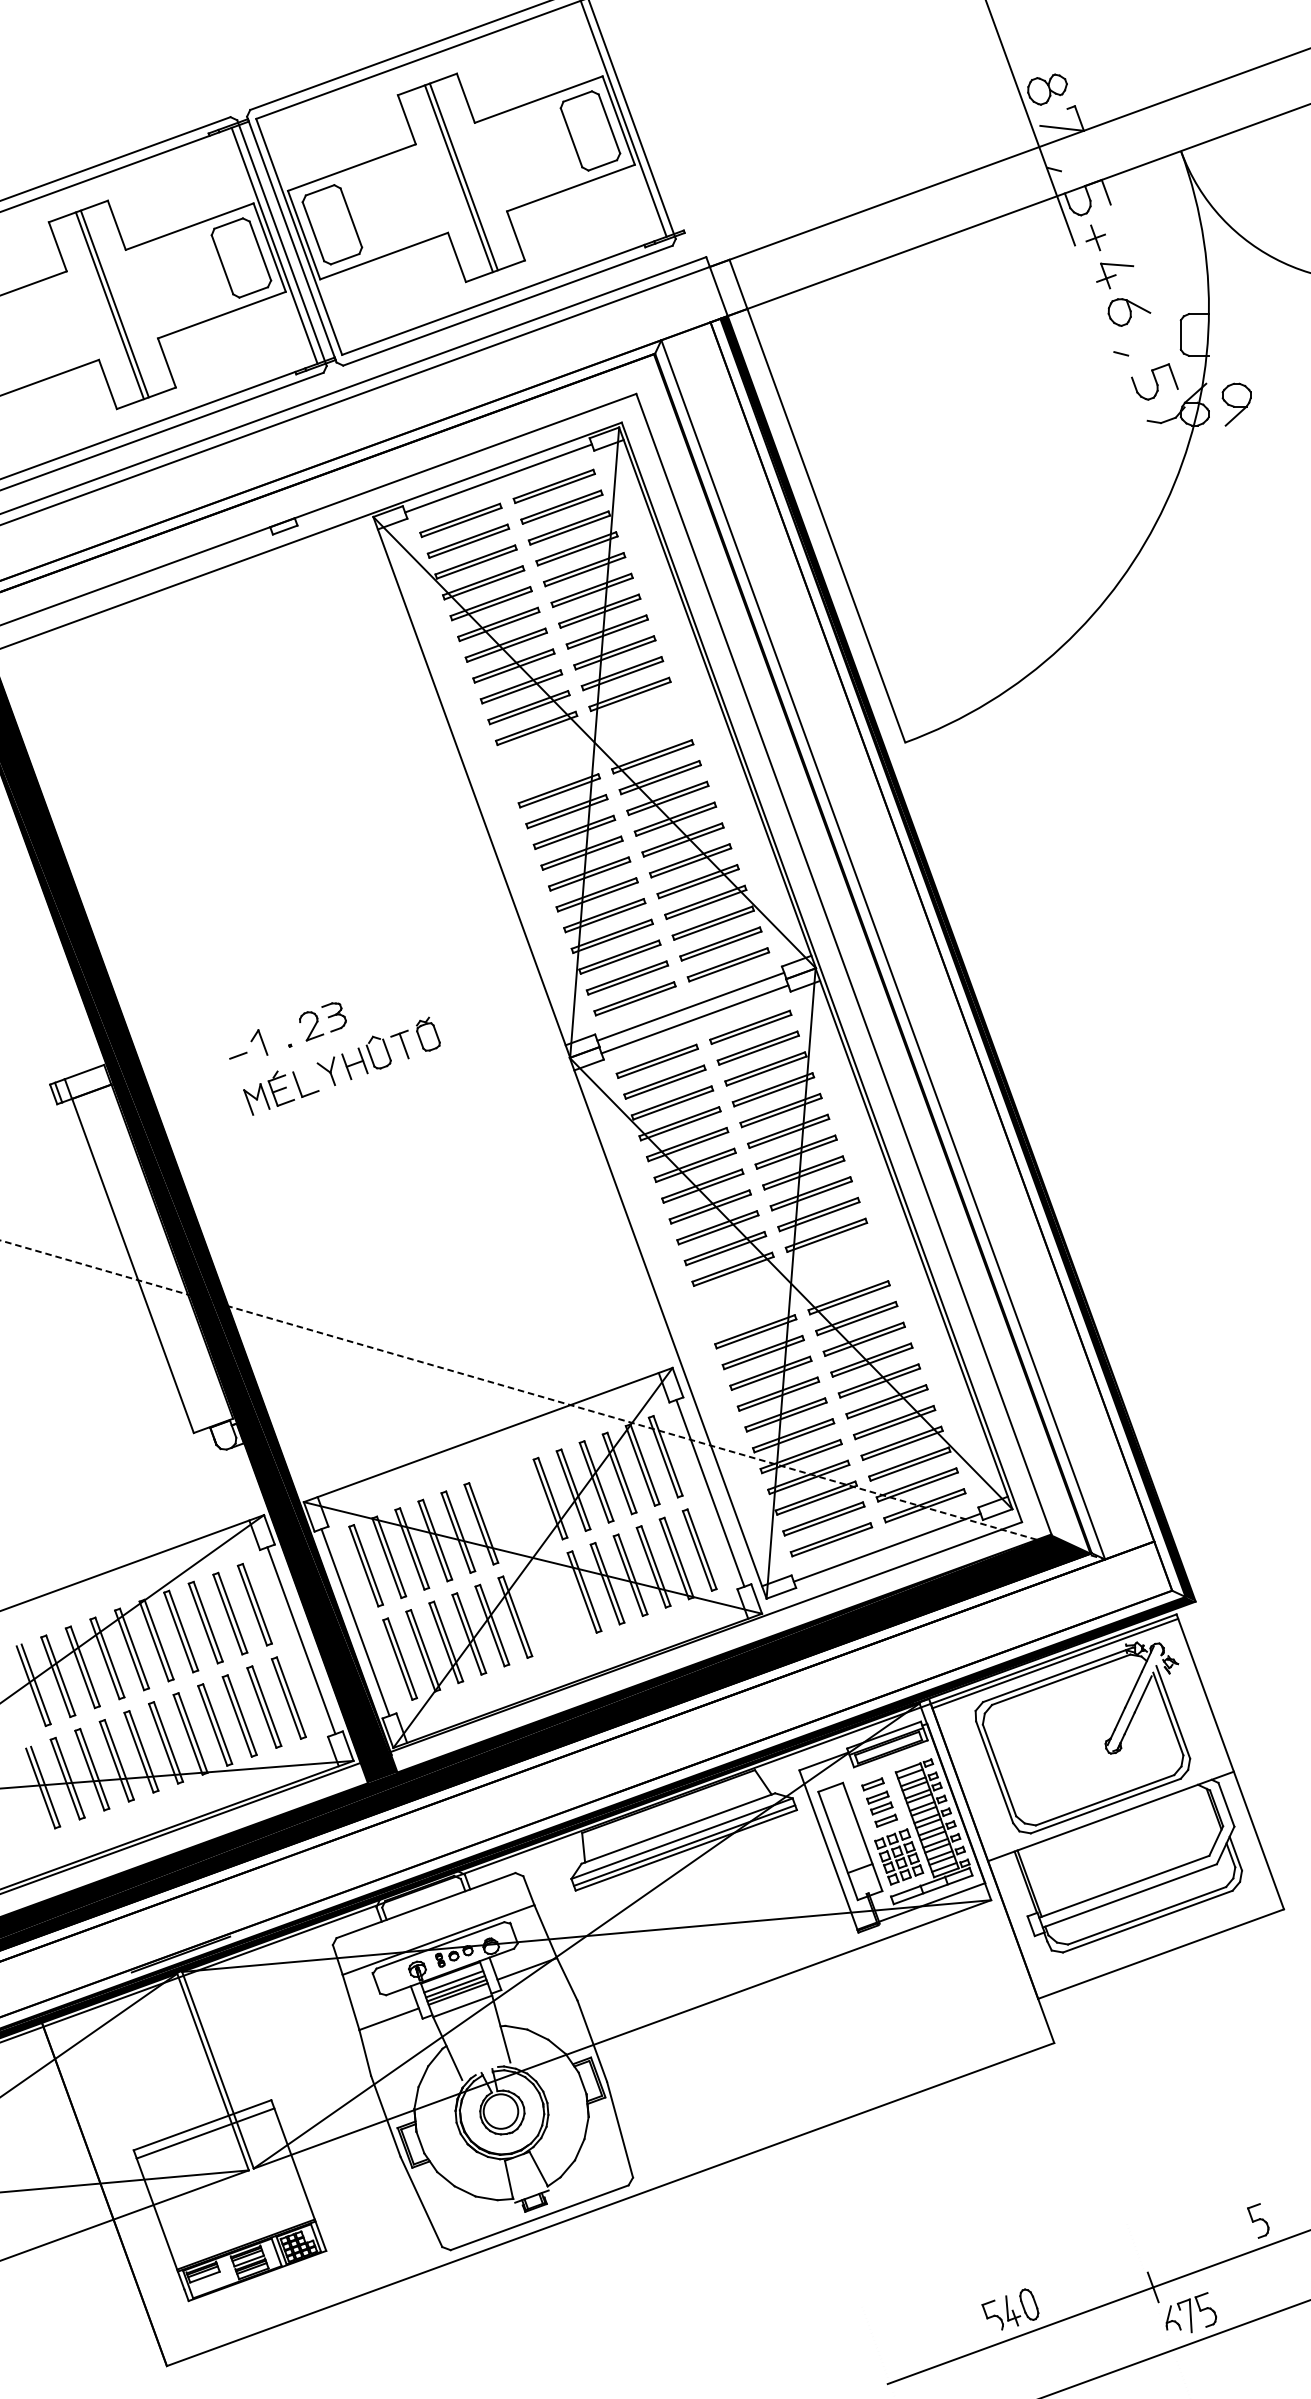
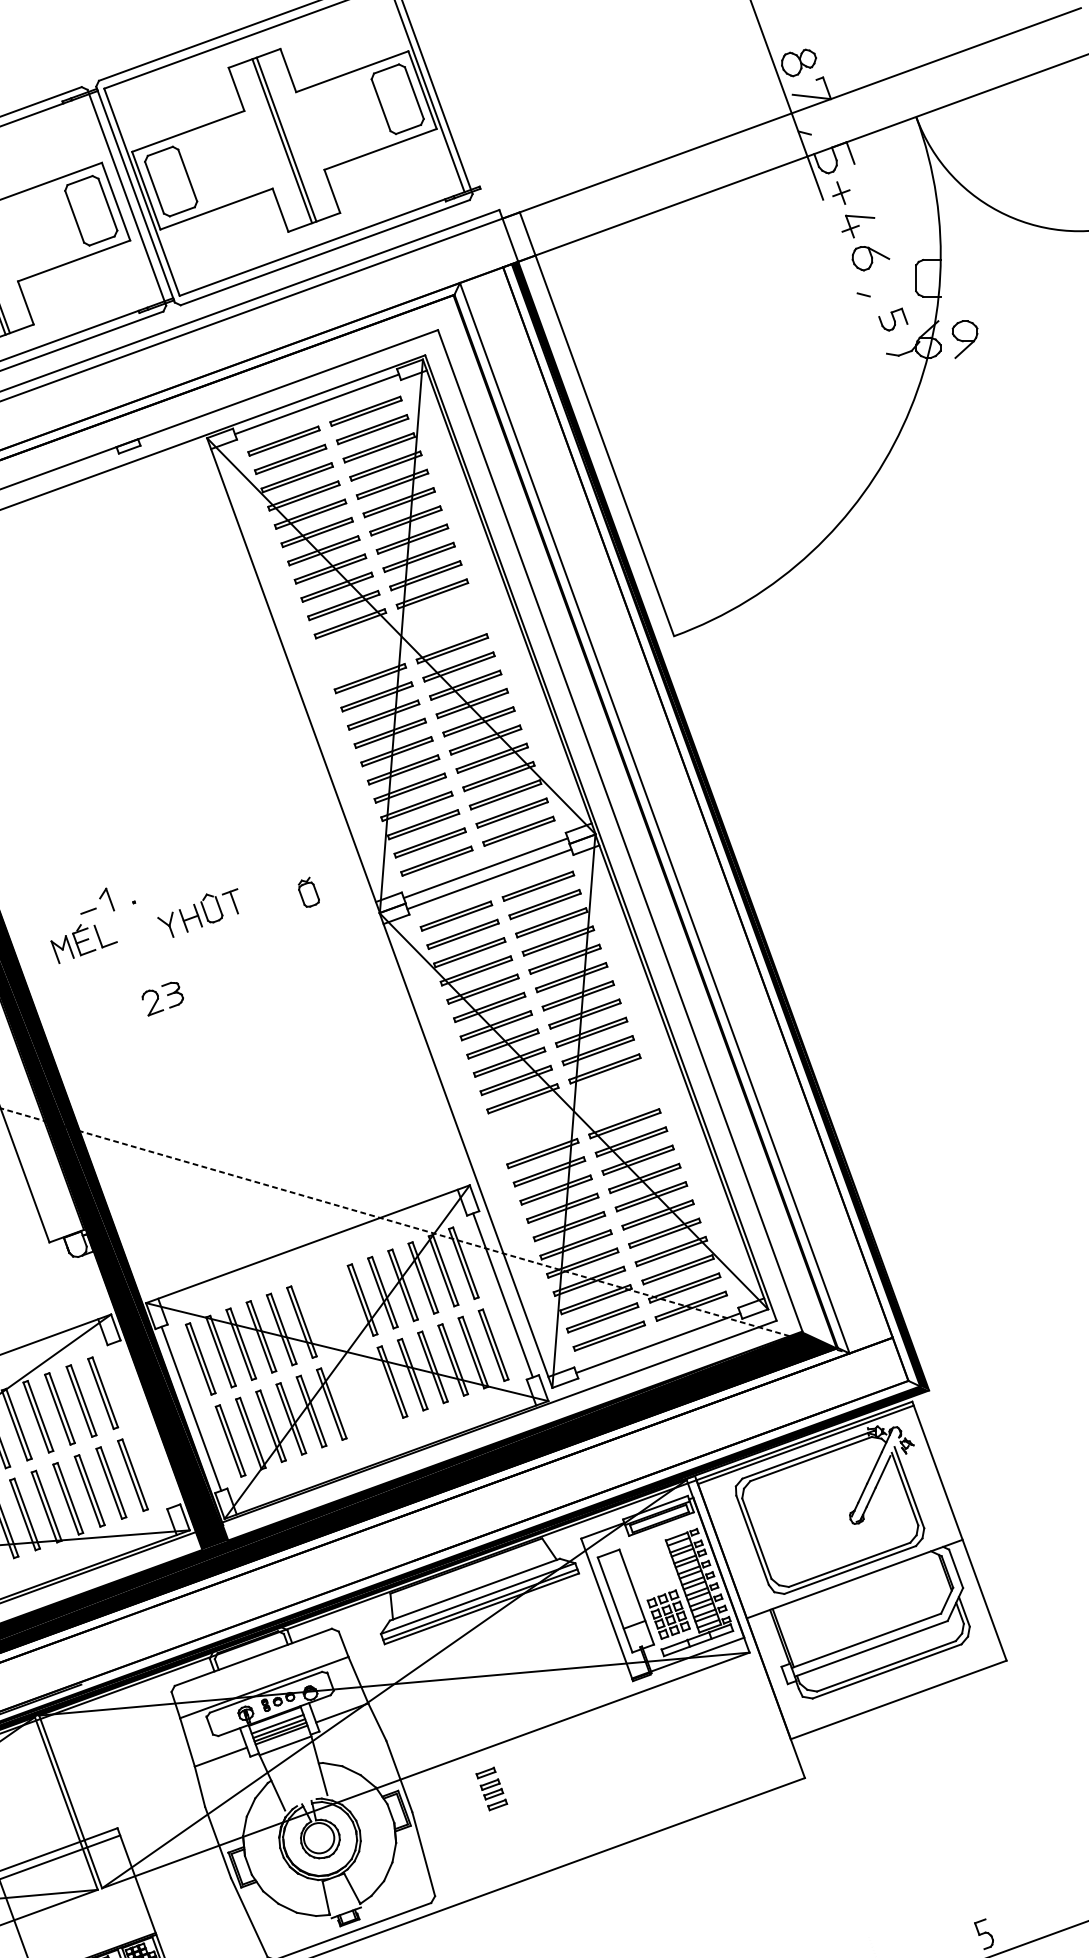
line: (274, 245) -> (120, 199), removed
part: (1154, 381) -> (892, 319), size x0.7
part: (322, 1021) -> (162, 998), moved
part: (428, 1033) -> (309, 891), moved
part: (281, 1092) -> (84, 943), moved
line: (301, 1640) -> (144, 1424), removed
part: (879, 1802) -> (491, 1788), moved

